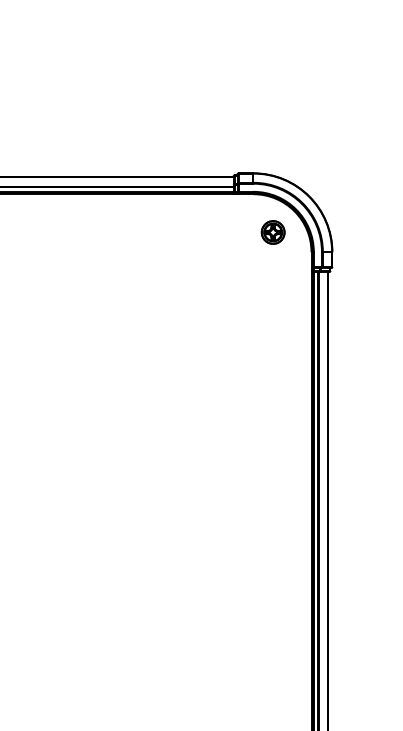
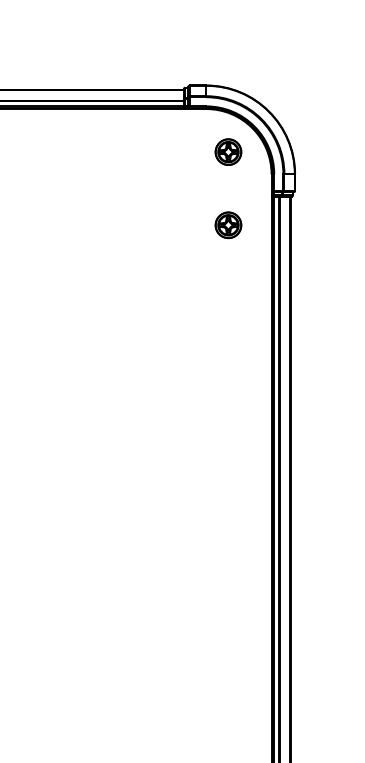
part: (272, 297) -> (227, 225), added

